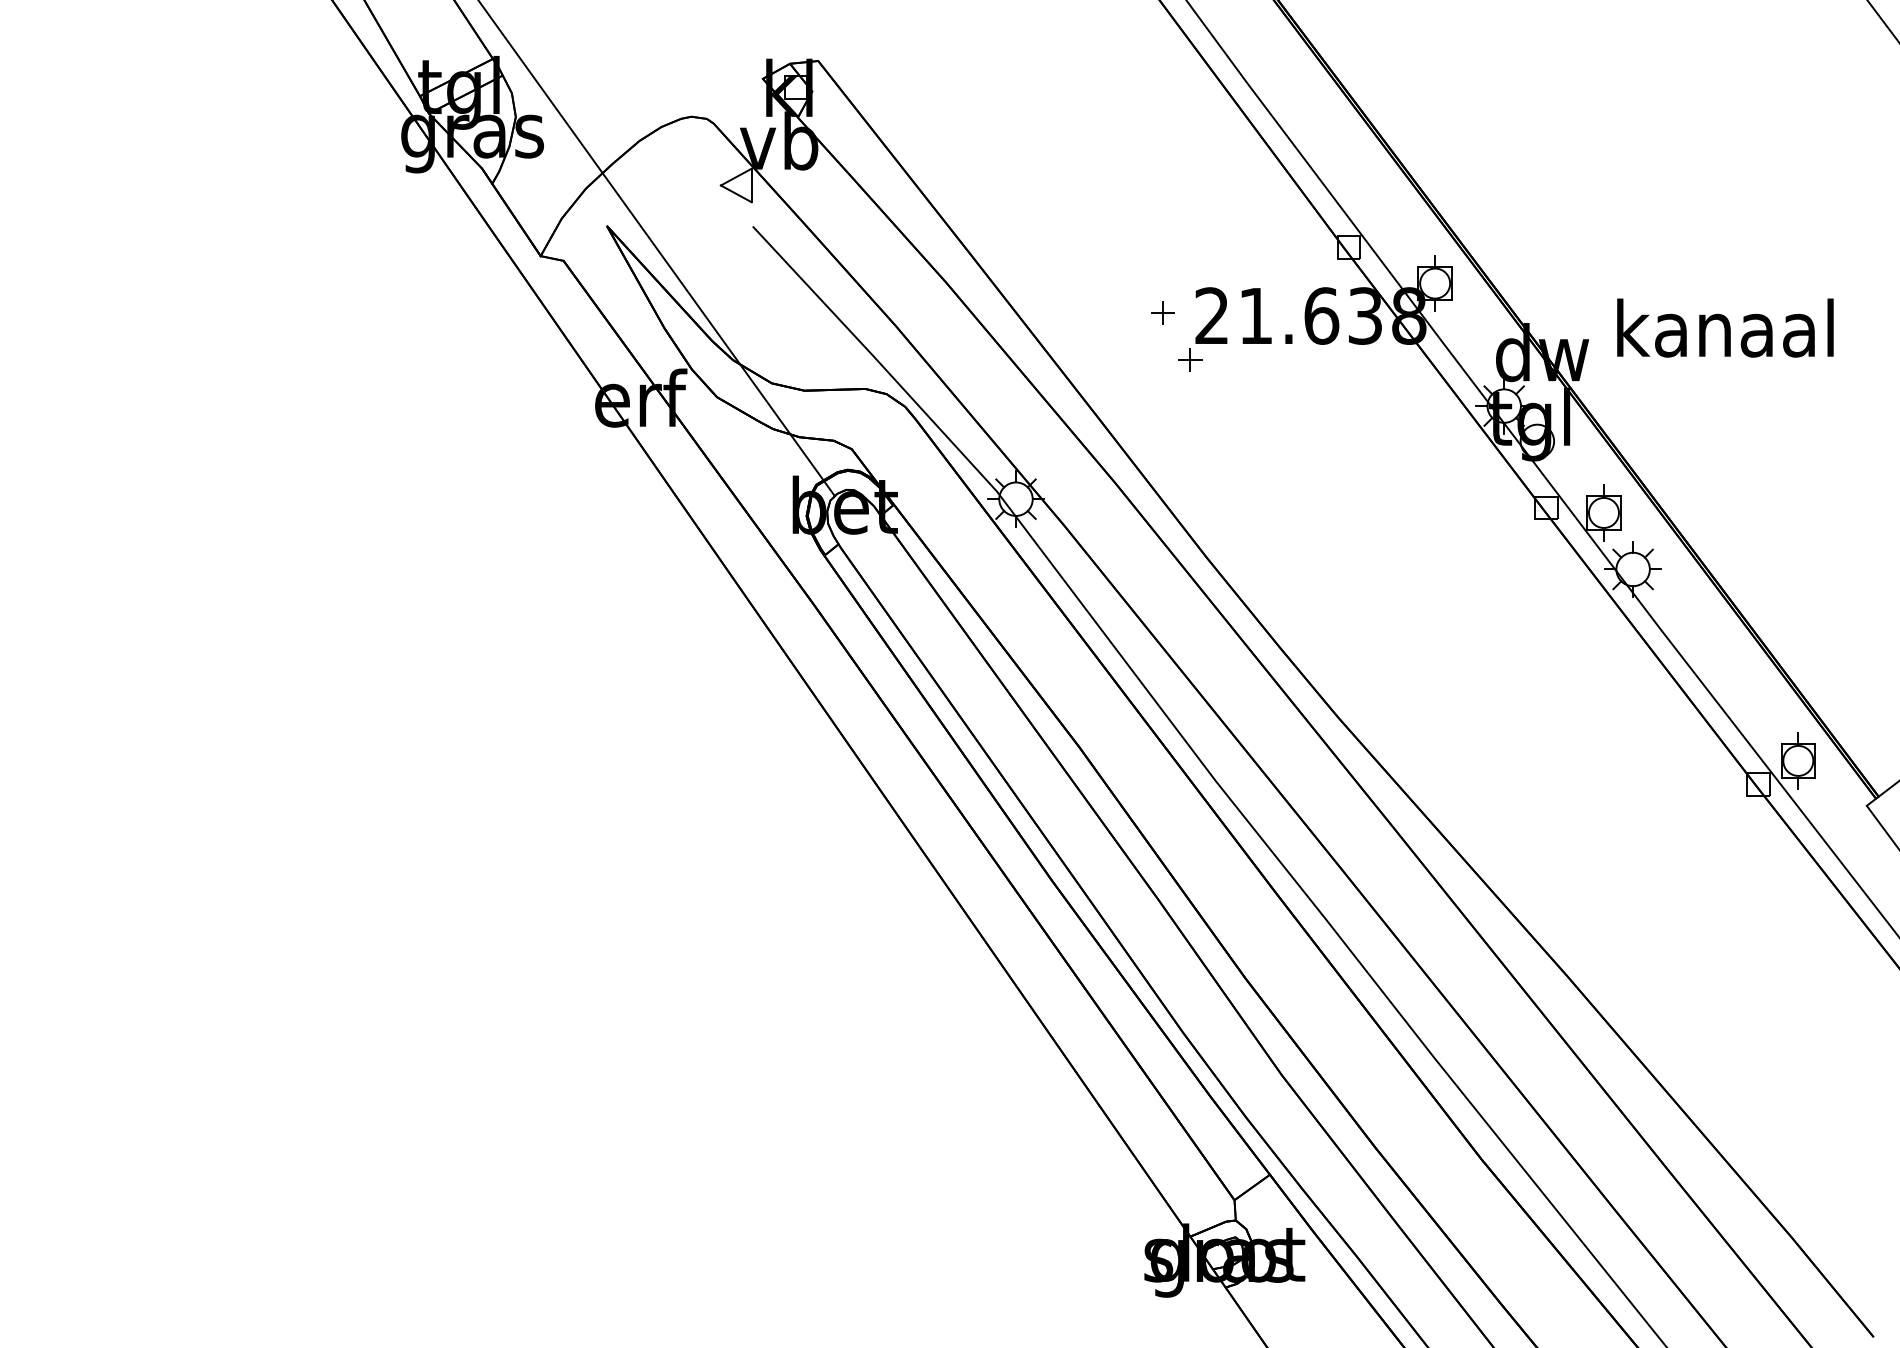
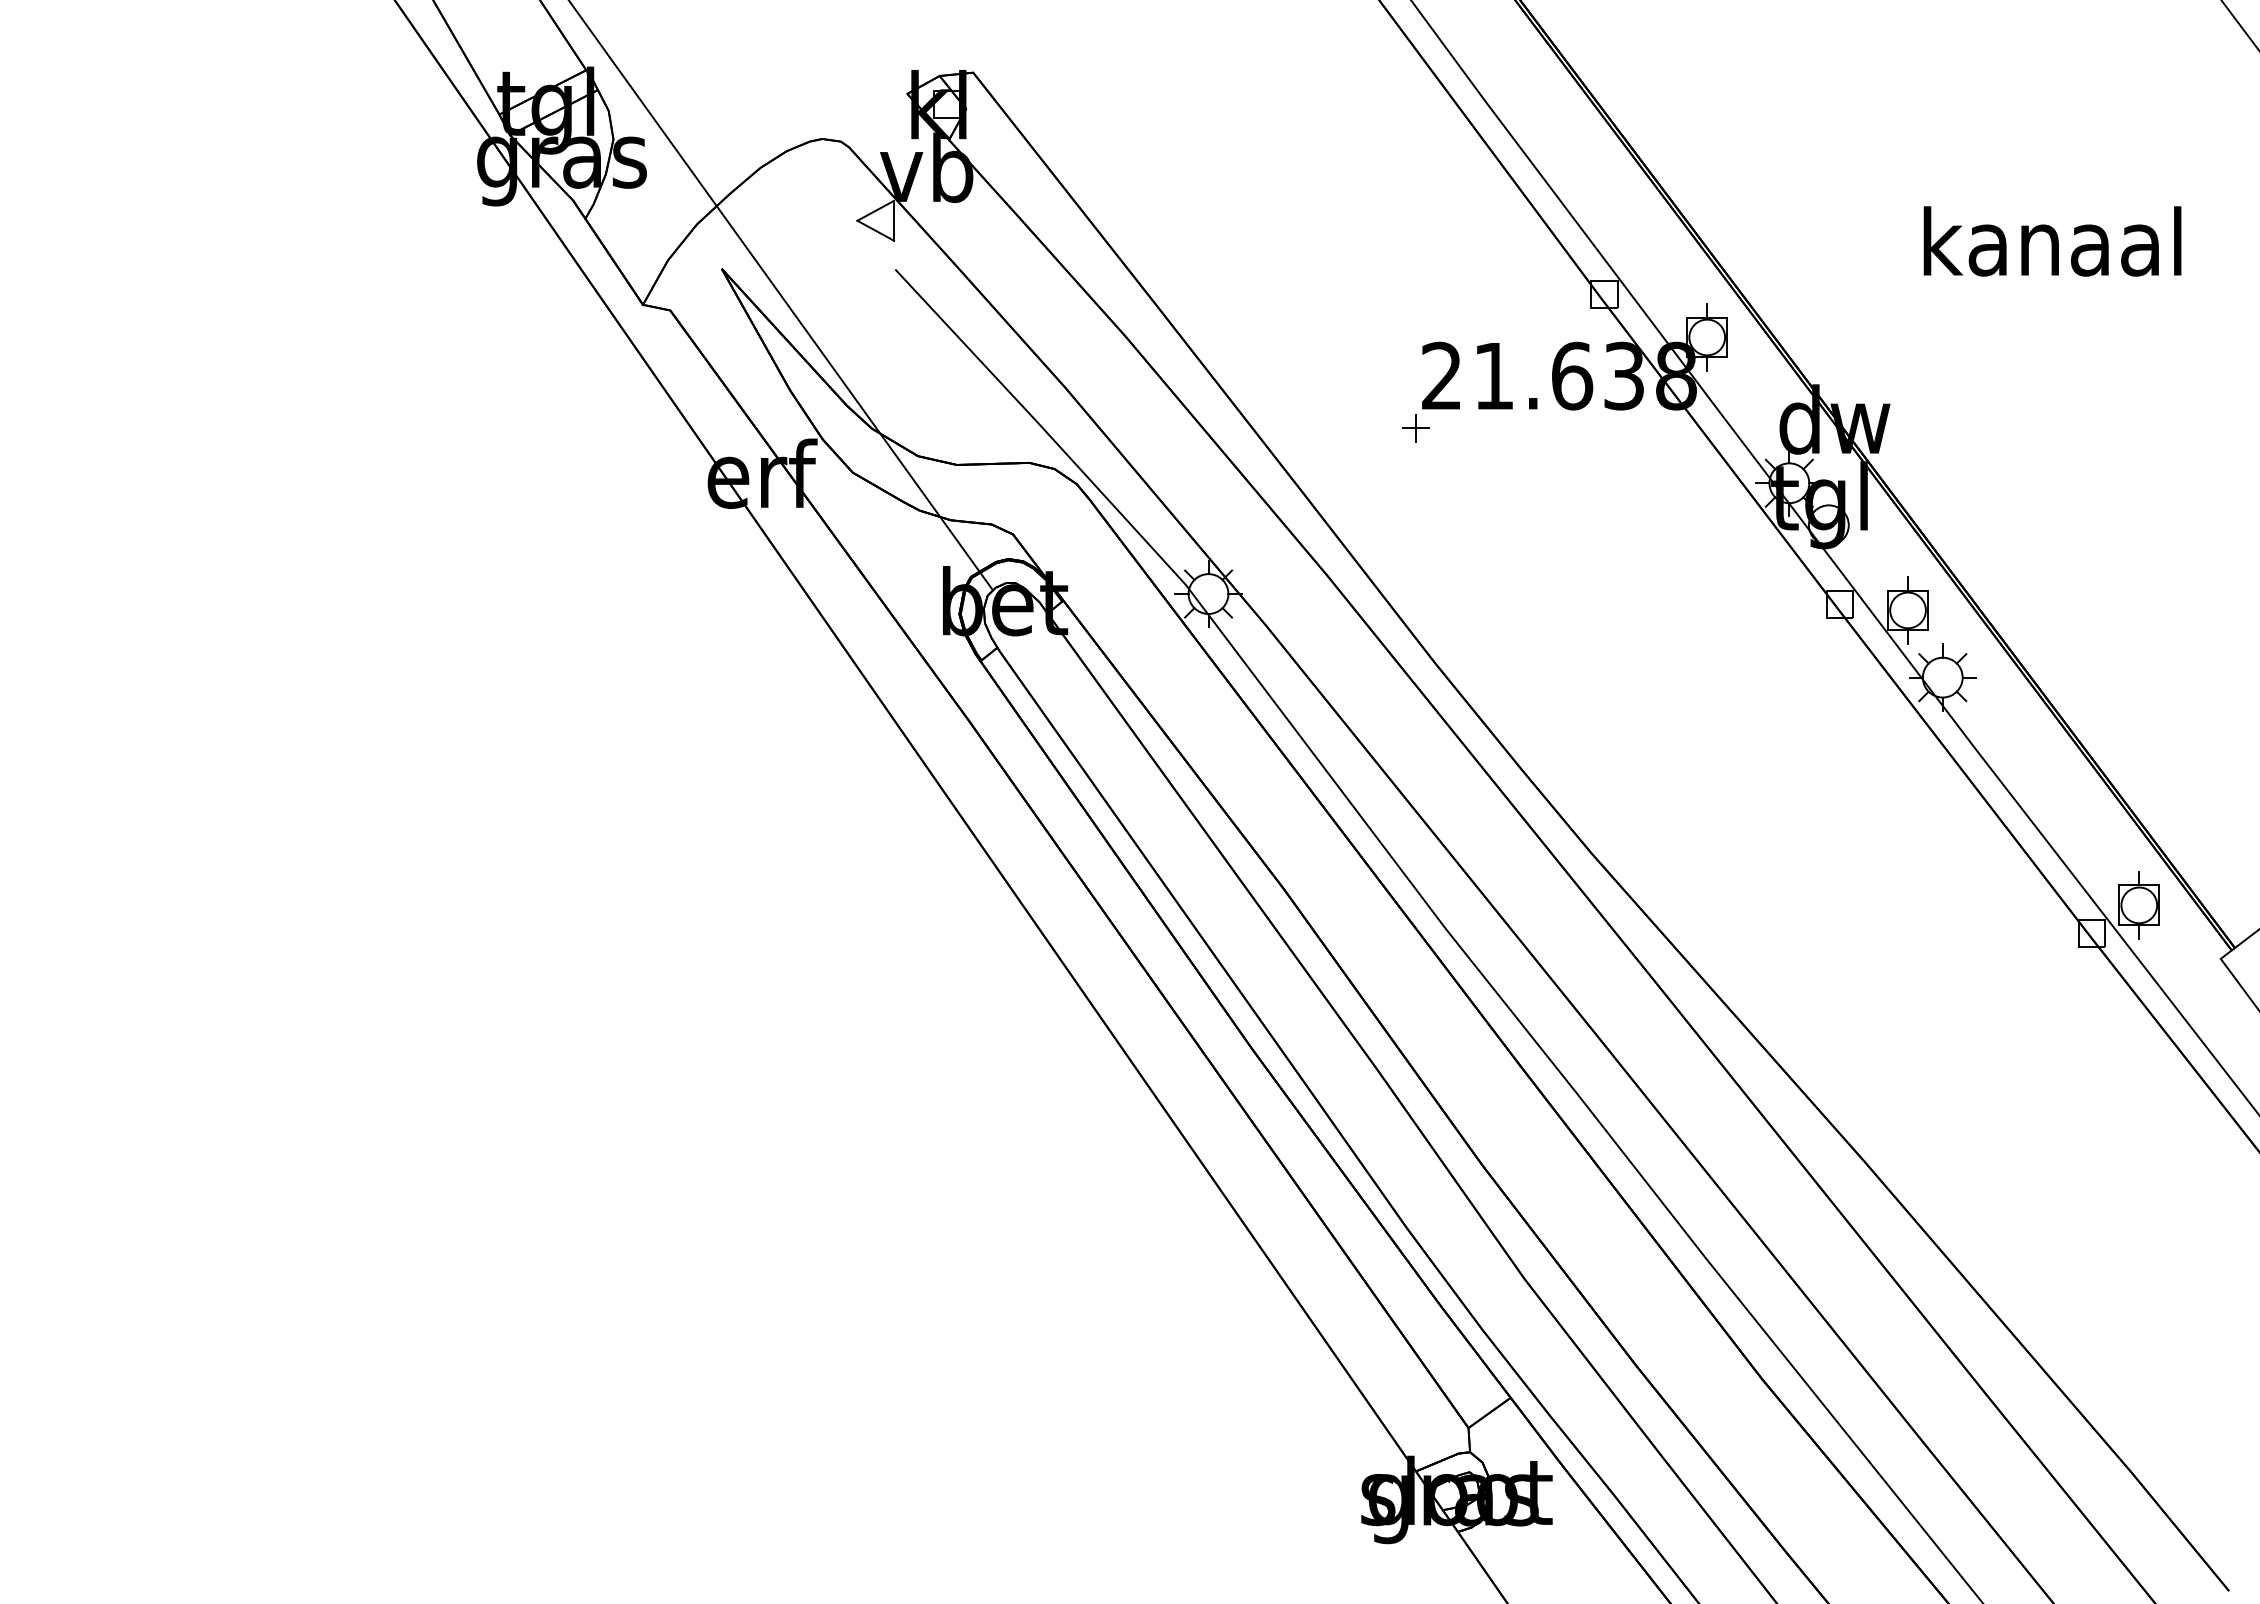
part: (1162, 313) -> (1382, 372), removed
text: (1725, 328) -> (2052, 241), moved

